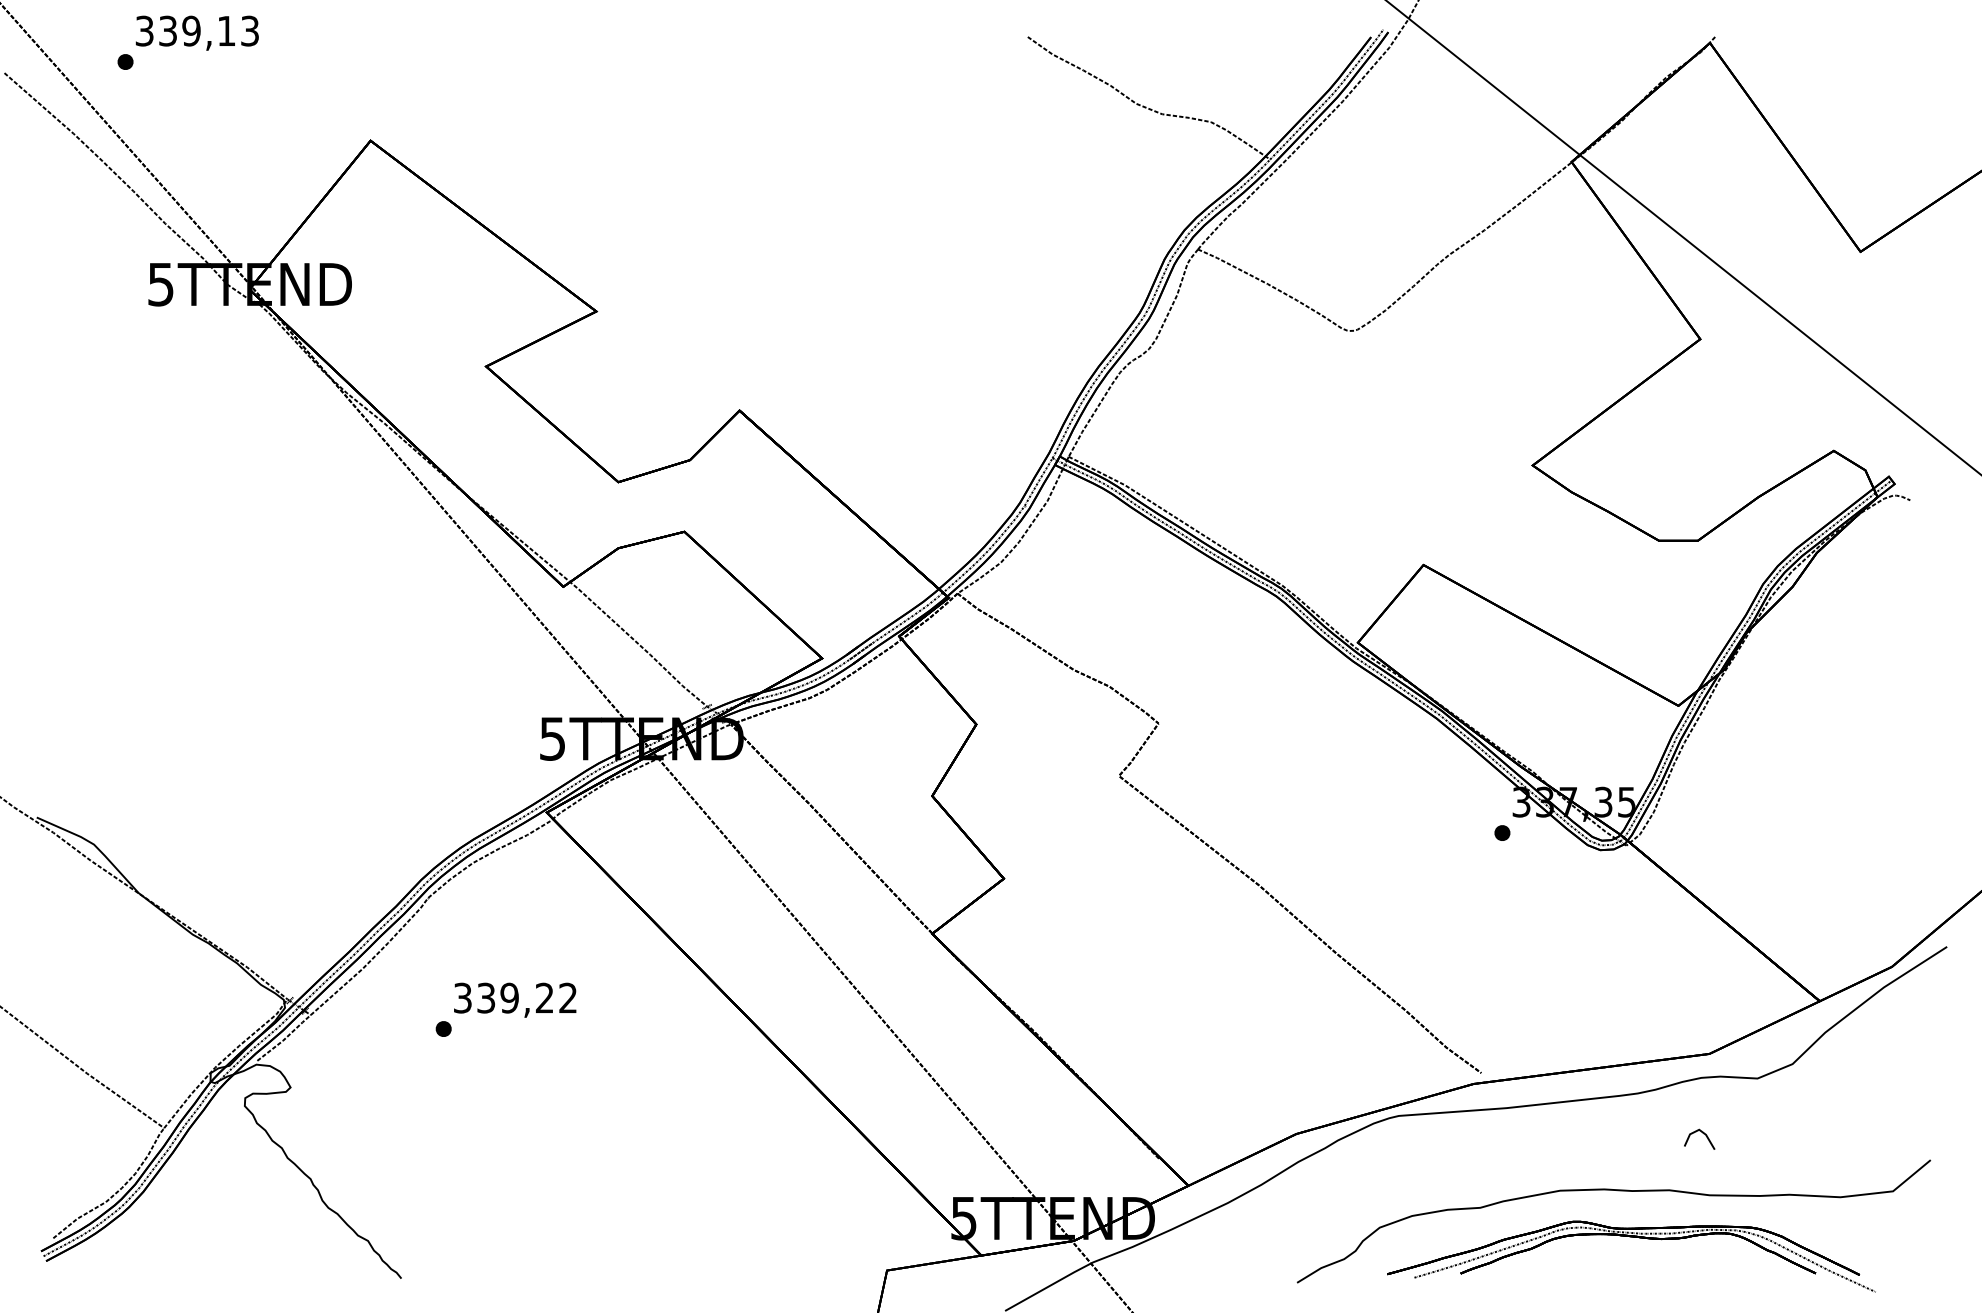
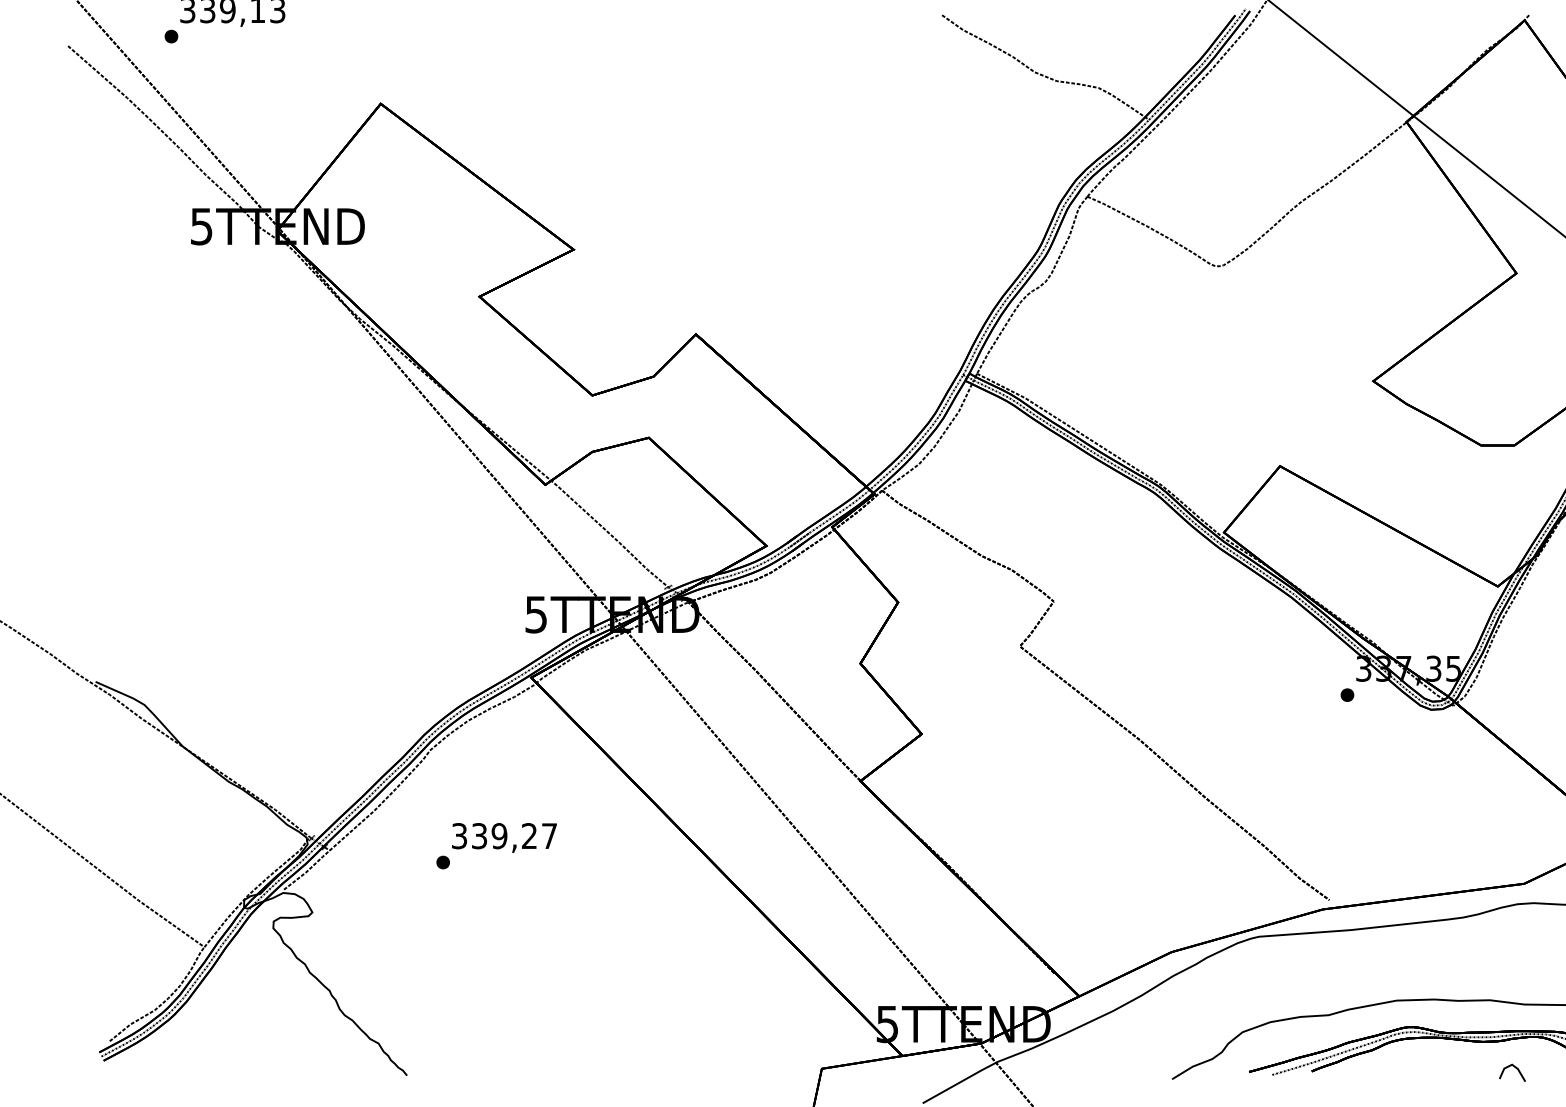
text: (567, 997) -> (548, 835), 339,22 -> 339,27
line: (1703, 1134) -> (1515, 1068), moved

